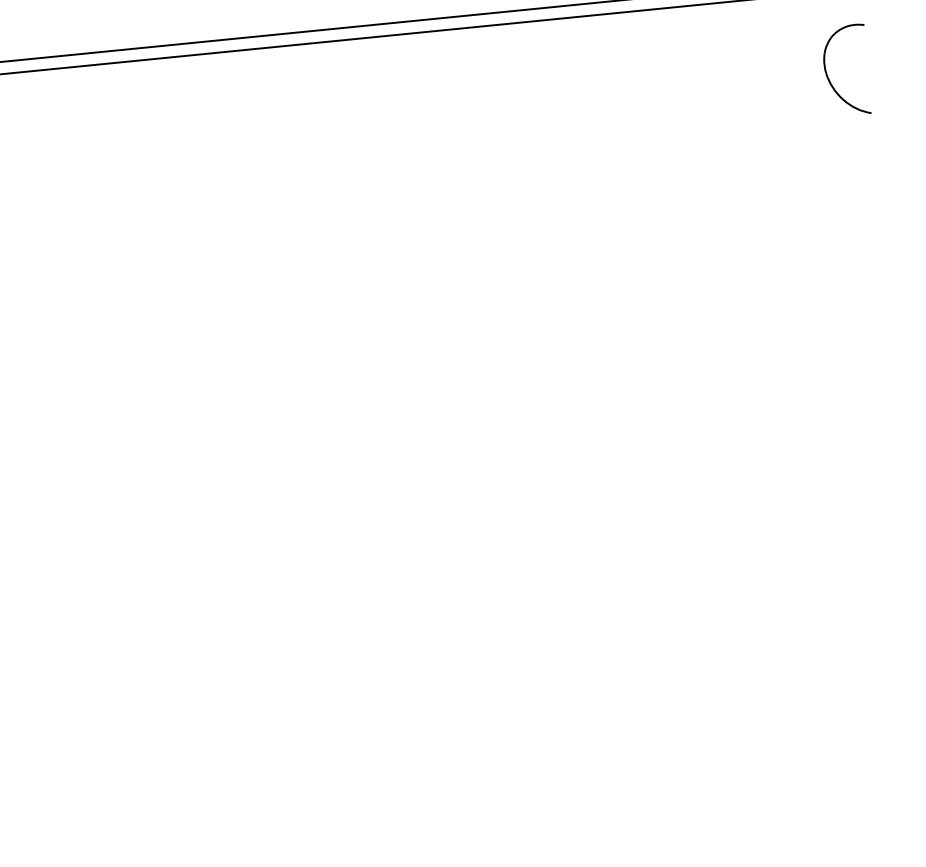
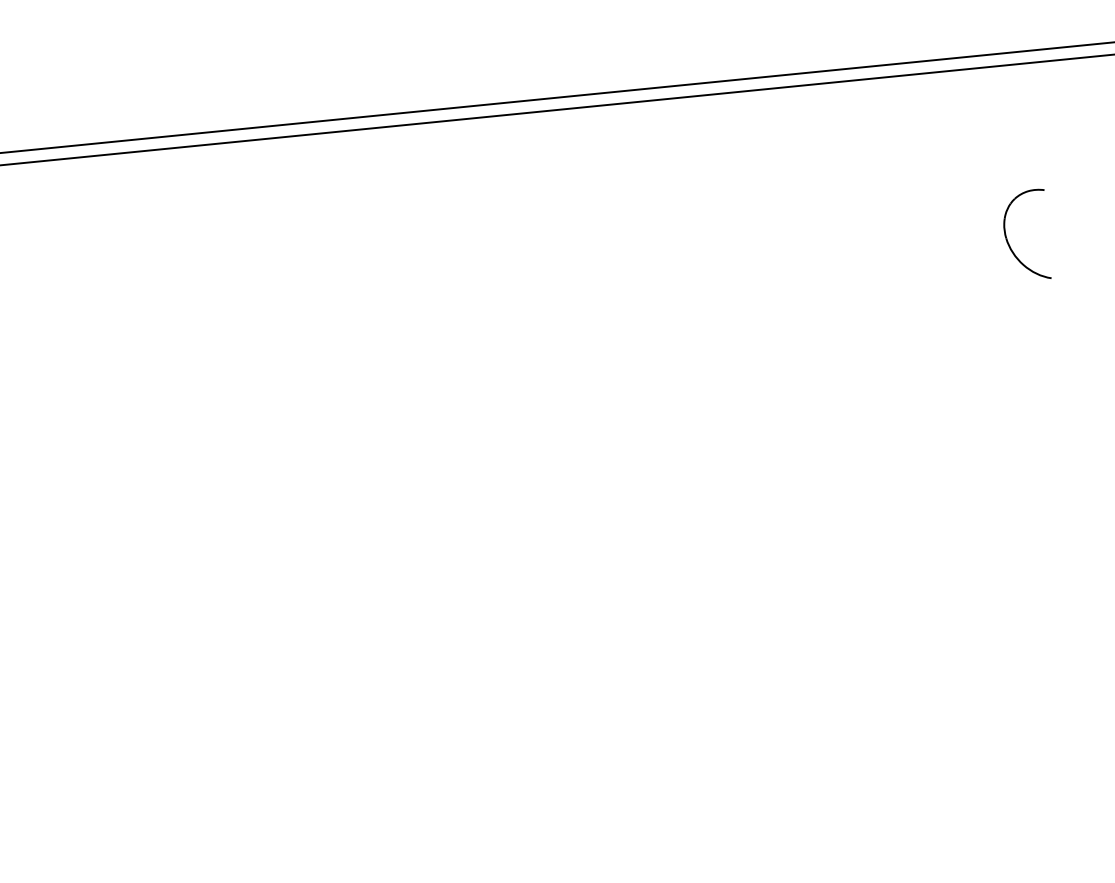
part: (829, 78) -> (1009, 243), moved

